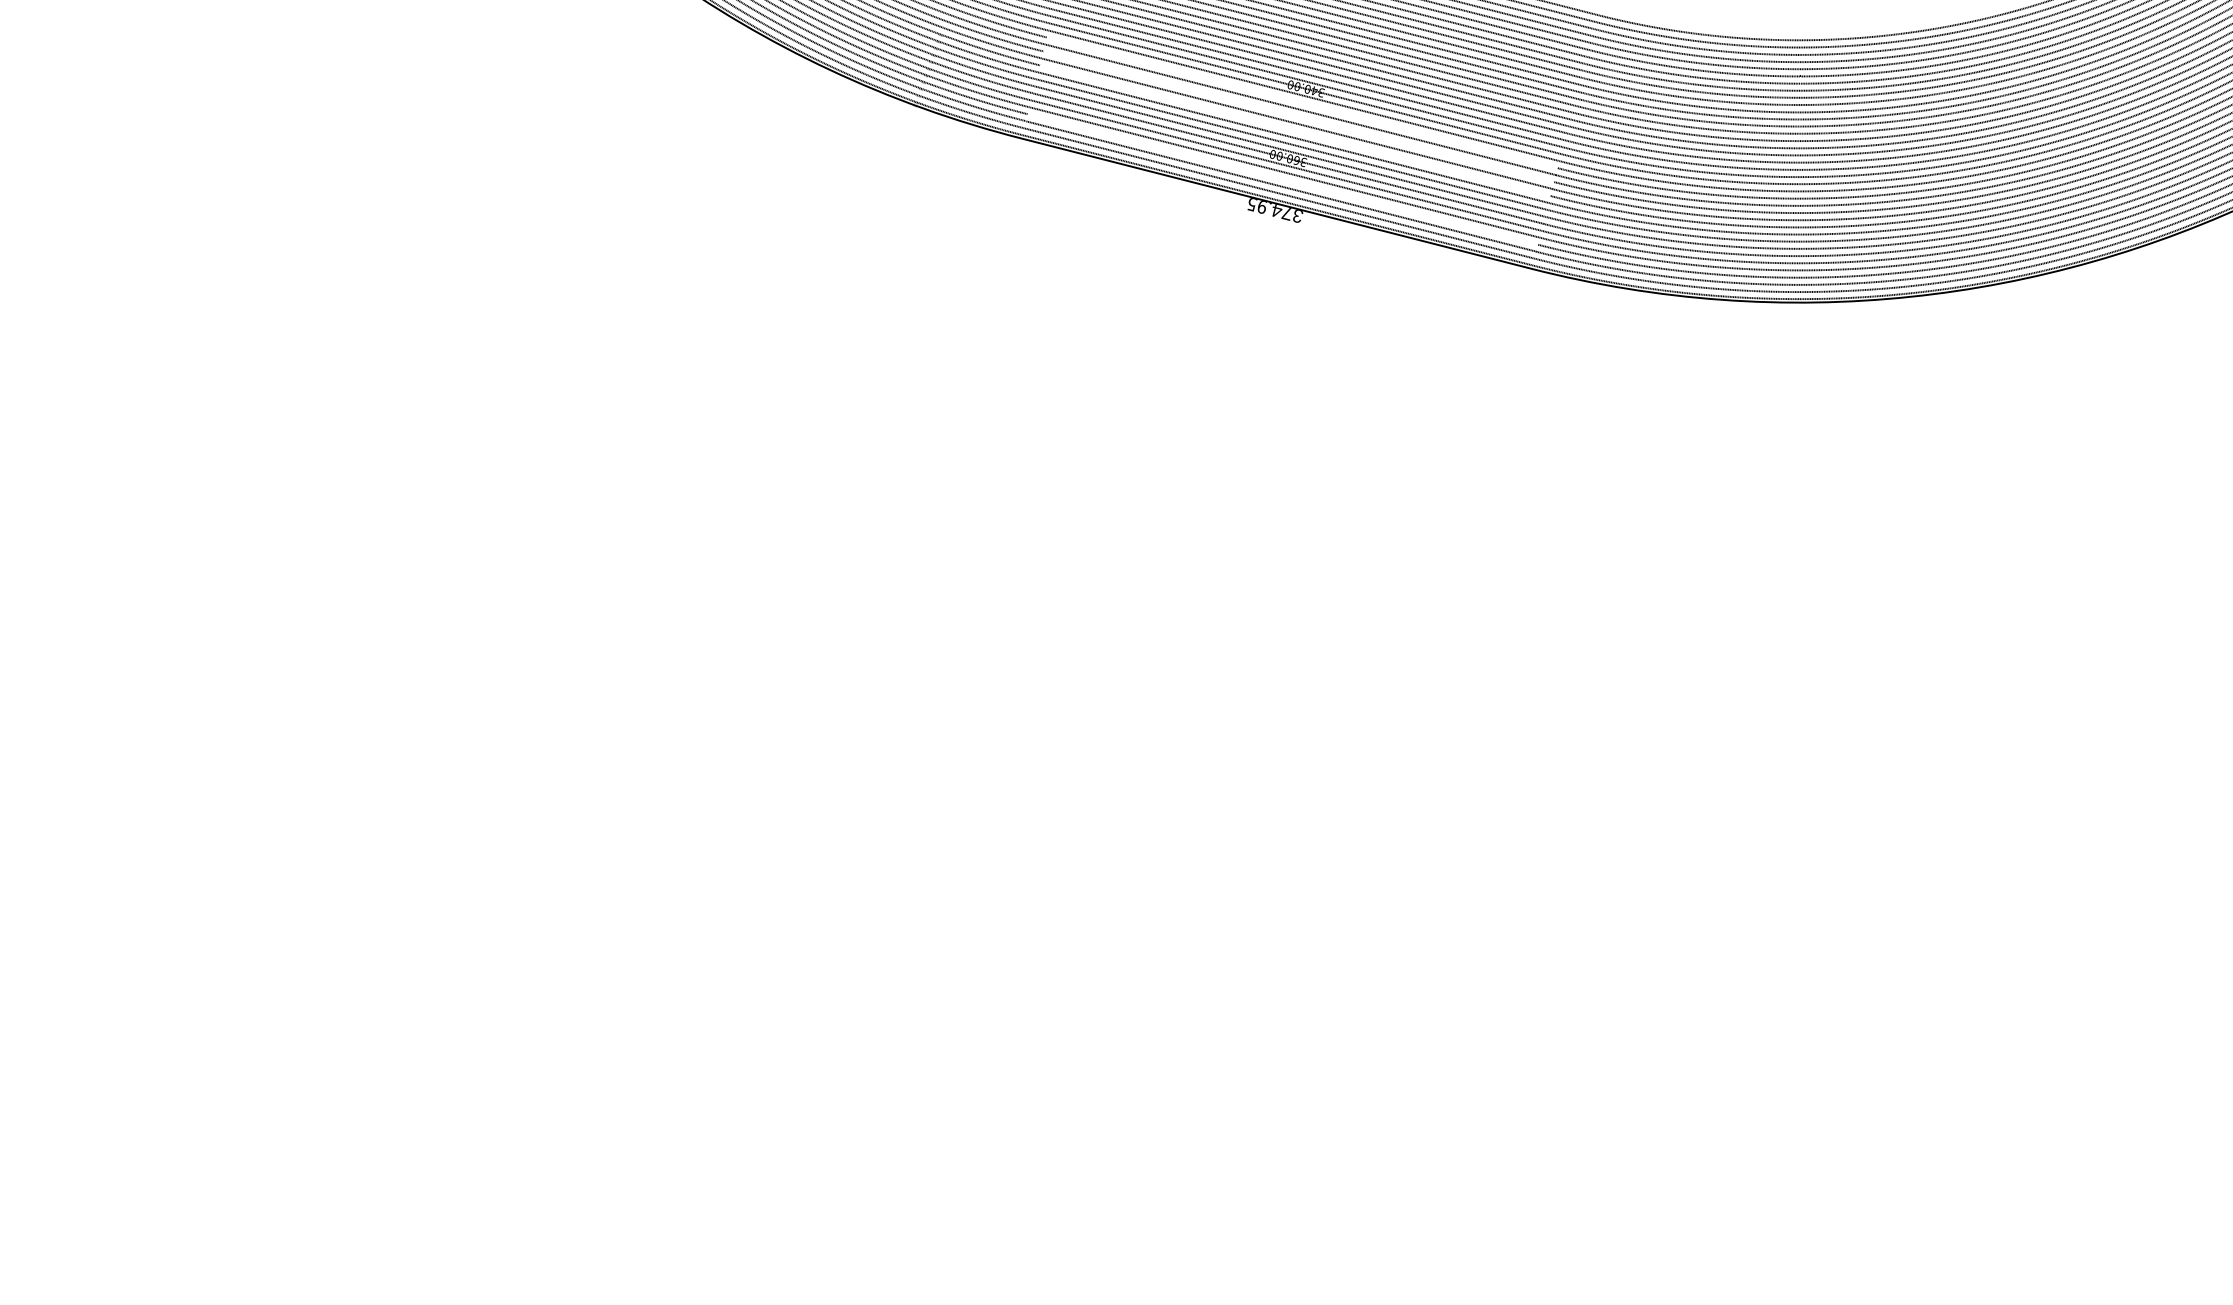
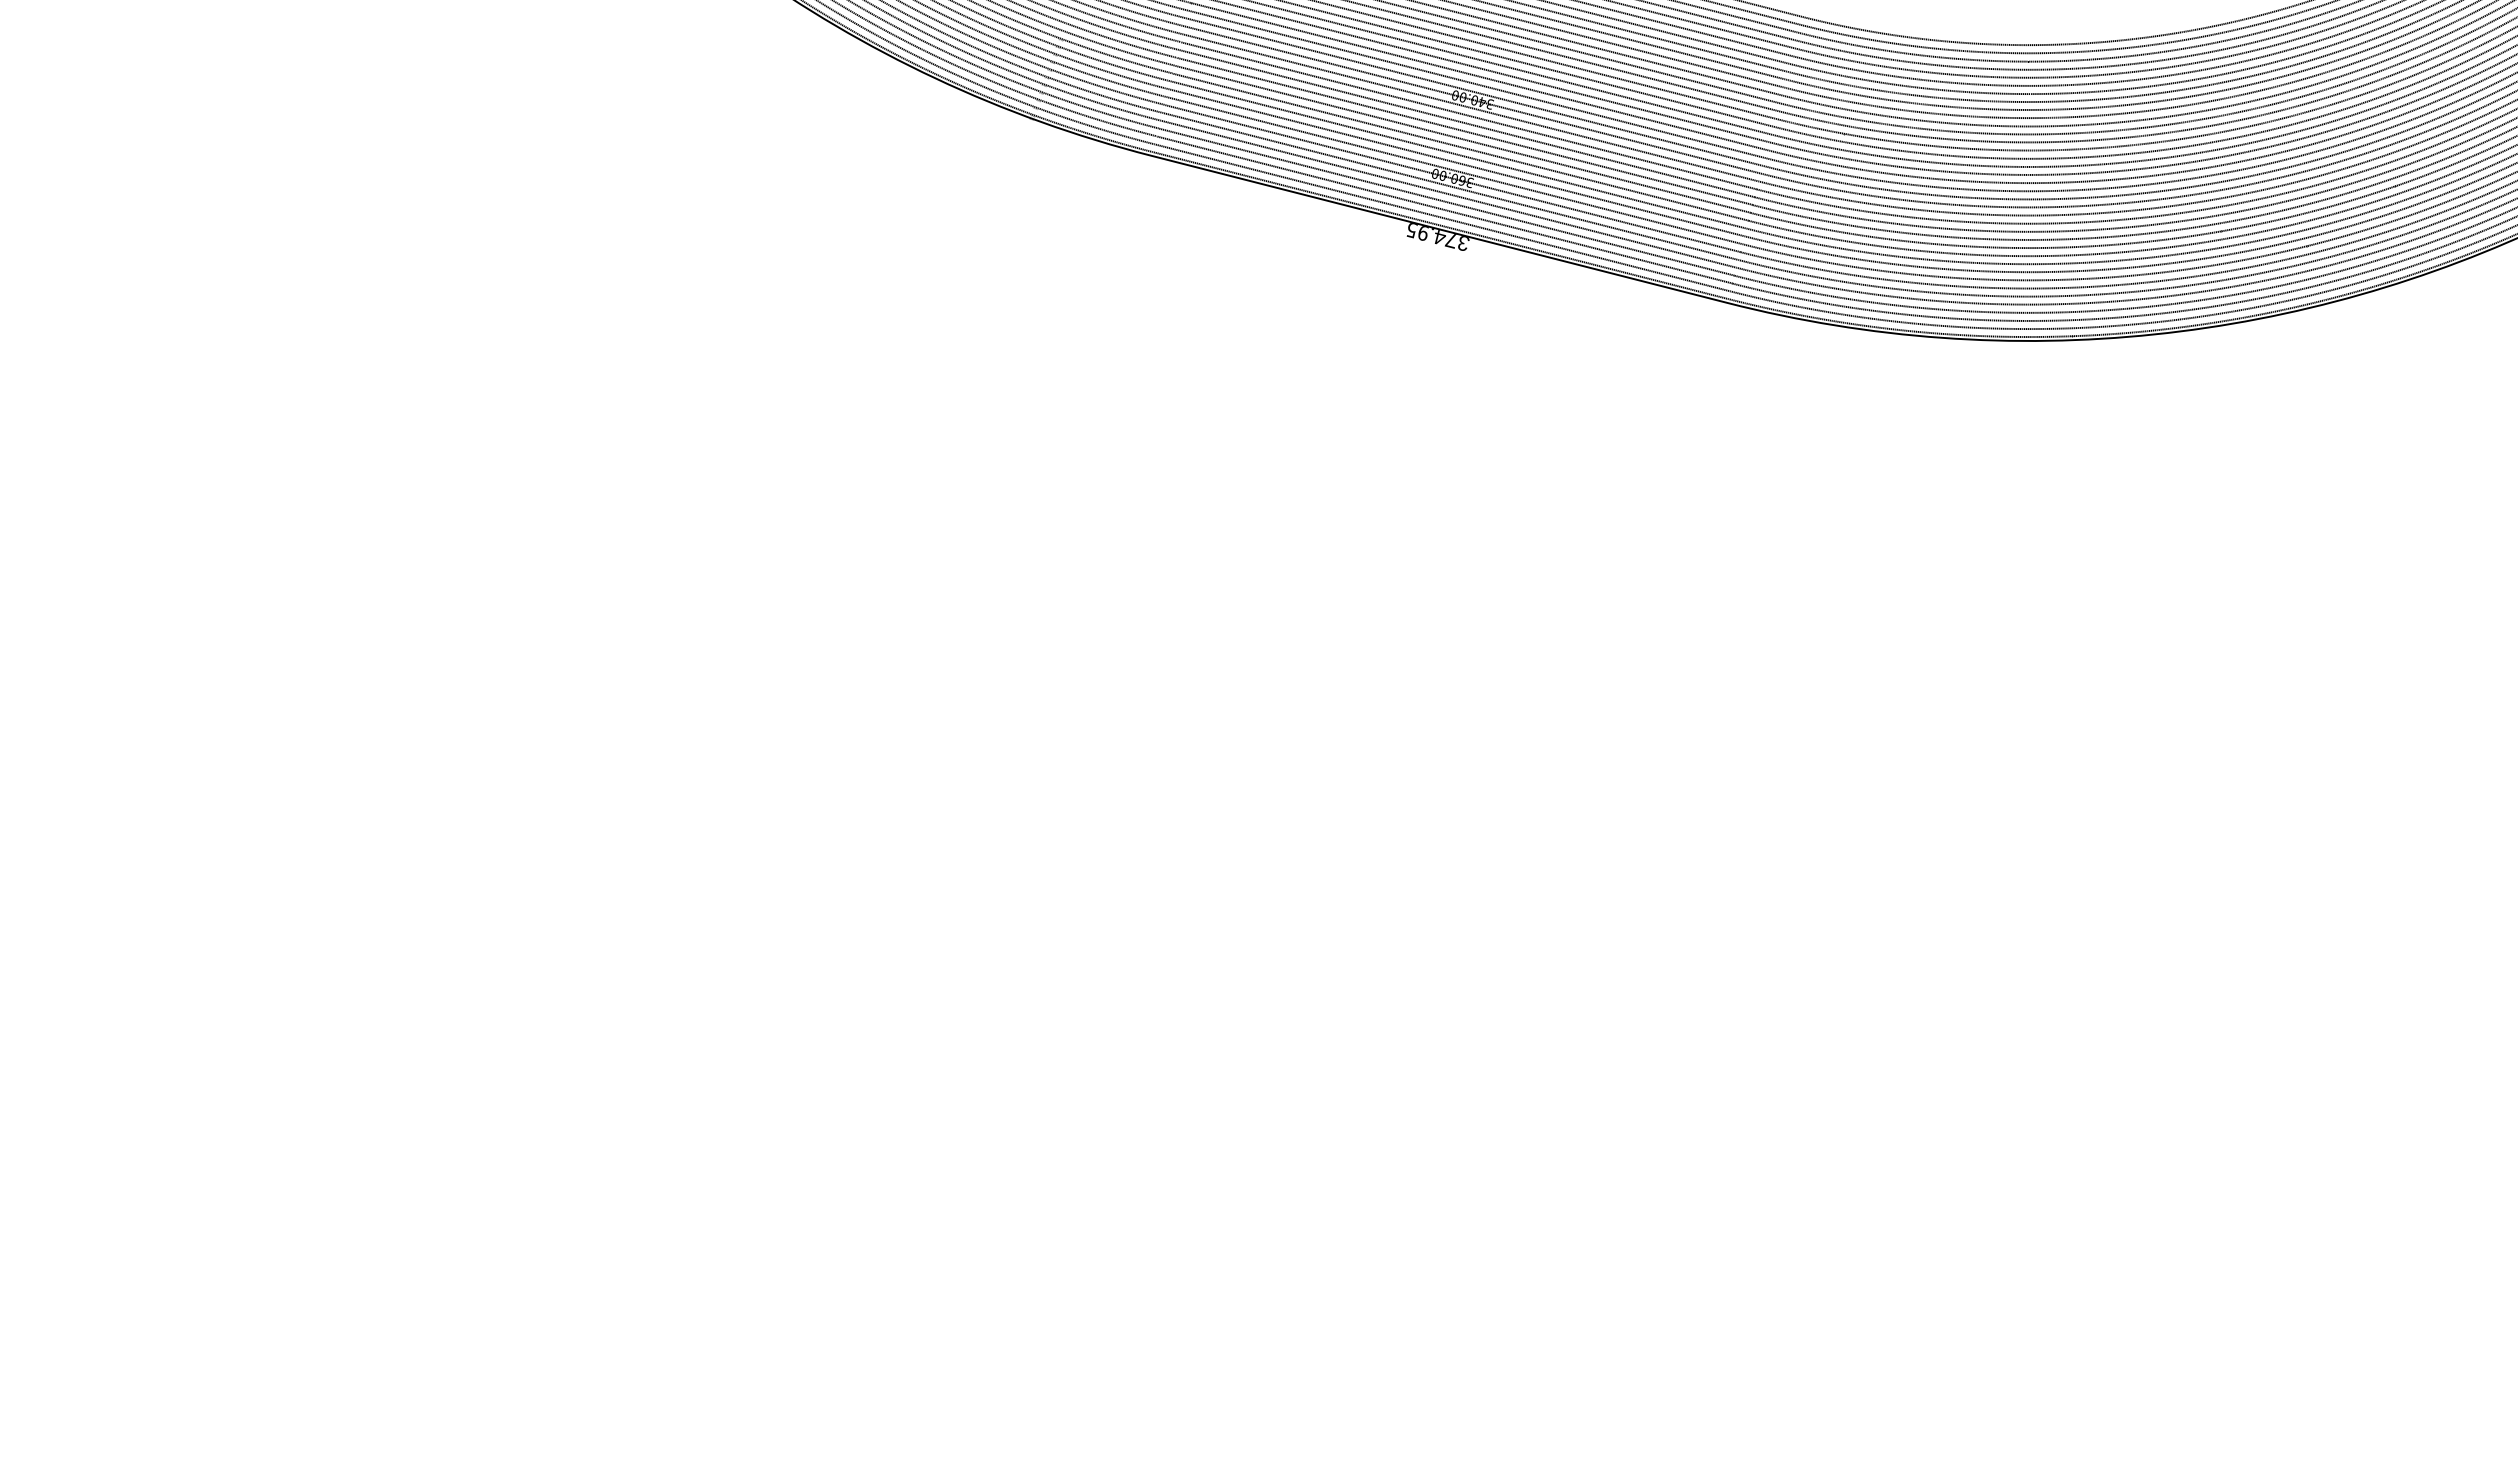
line: (1302, 102) -> (1468, 115), added
line: (1298, 115) -> (1464, 130), added
line: (1295, 130) -> (1460, 146), added
line: (1282, 178) -> (1446, 201), added

